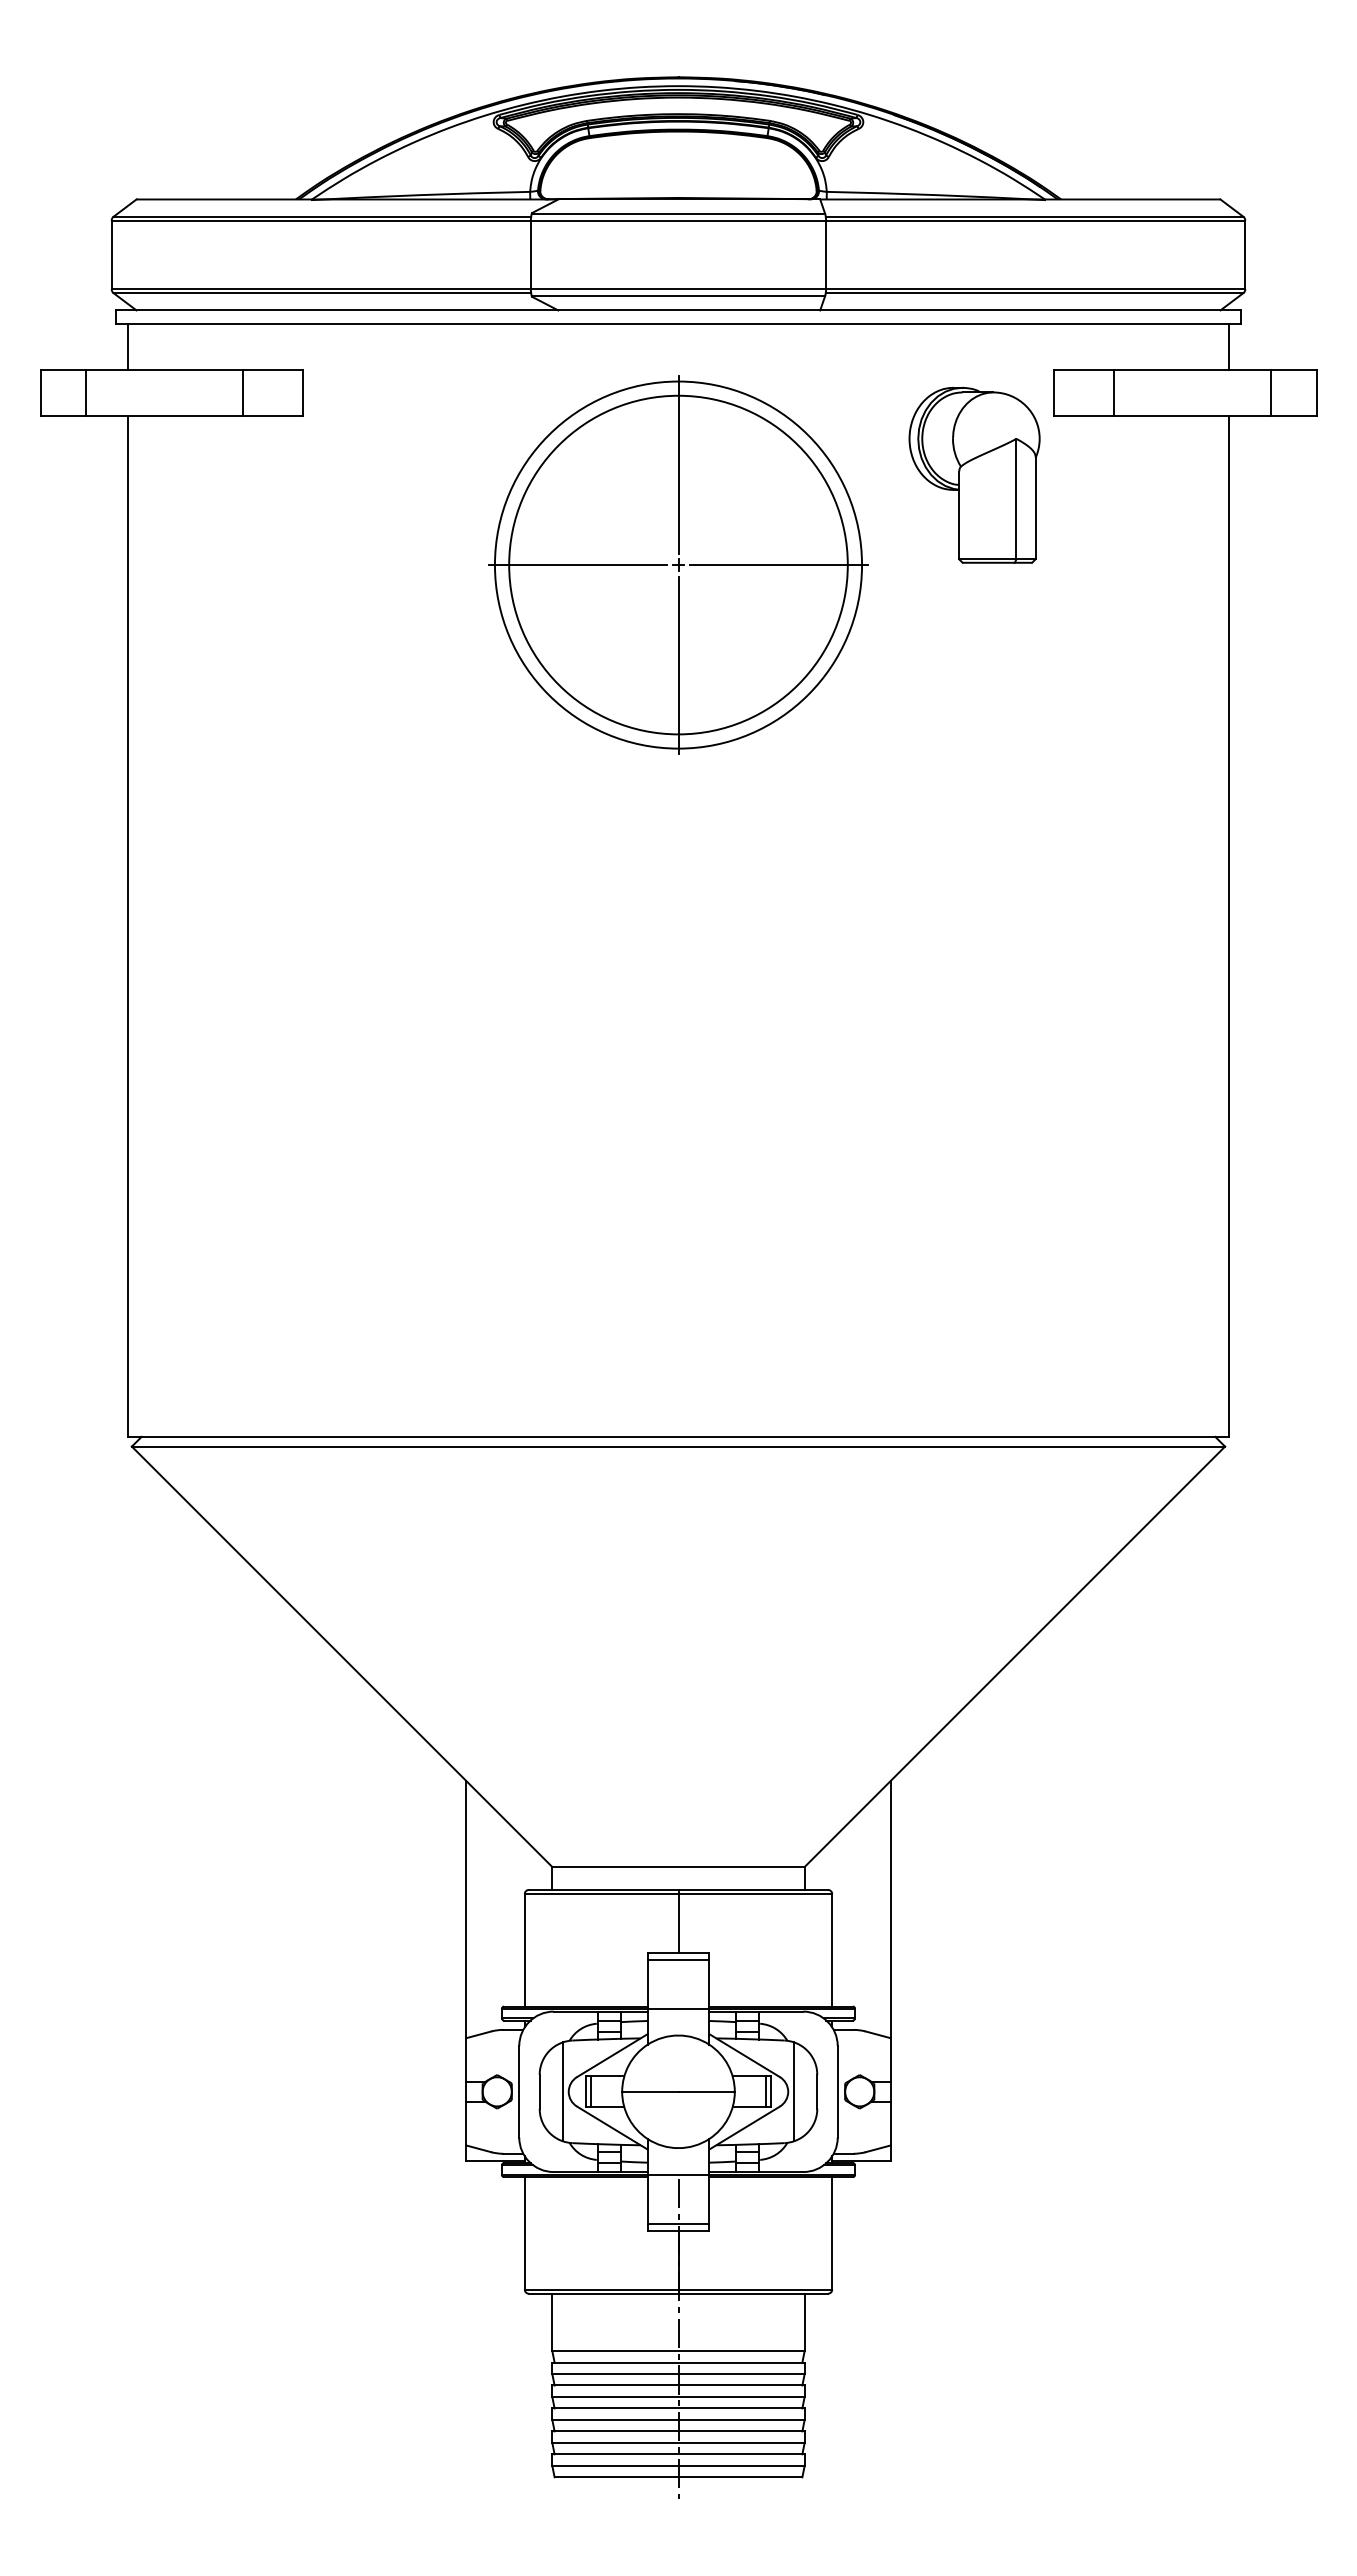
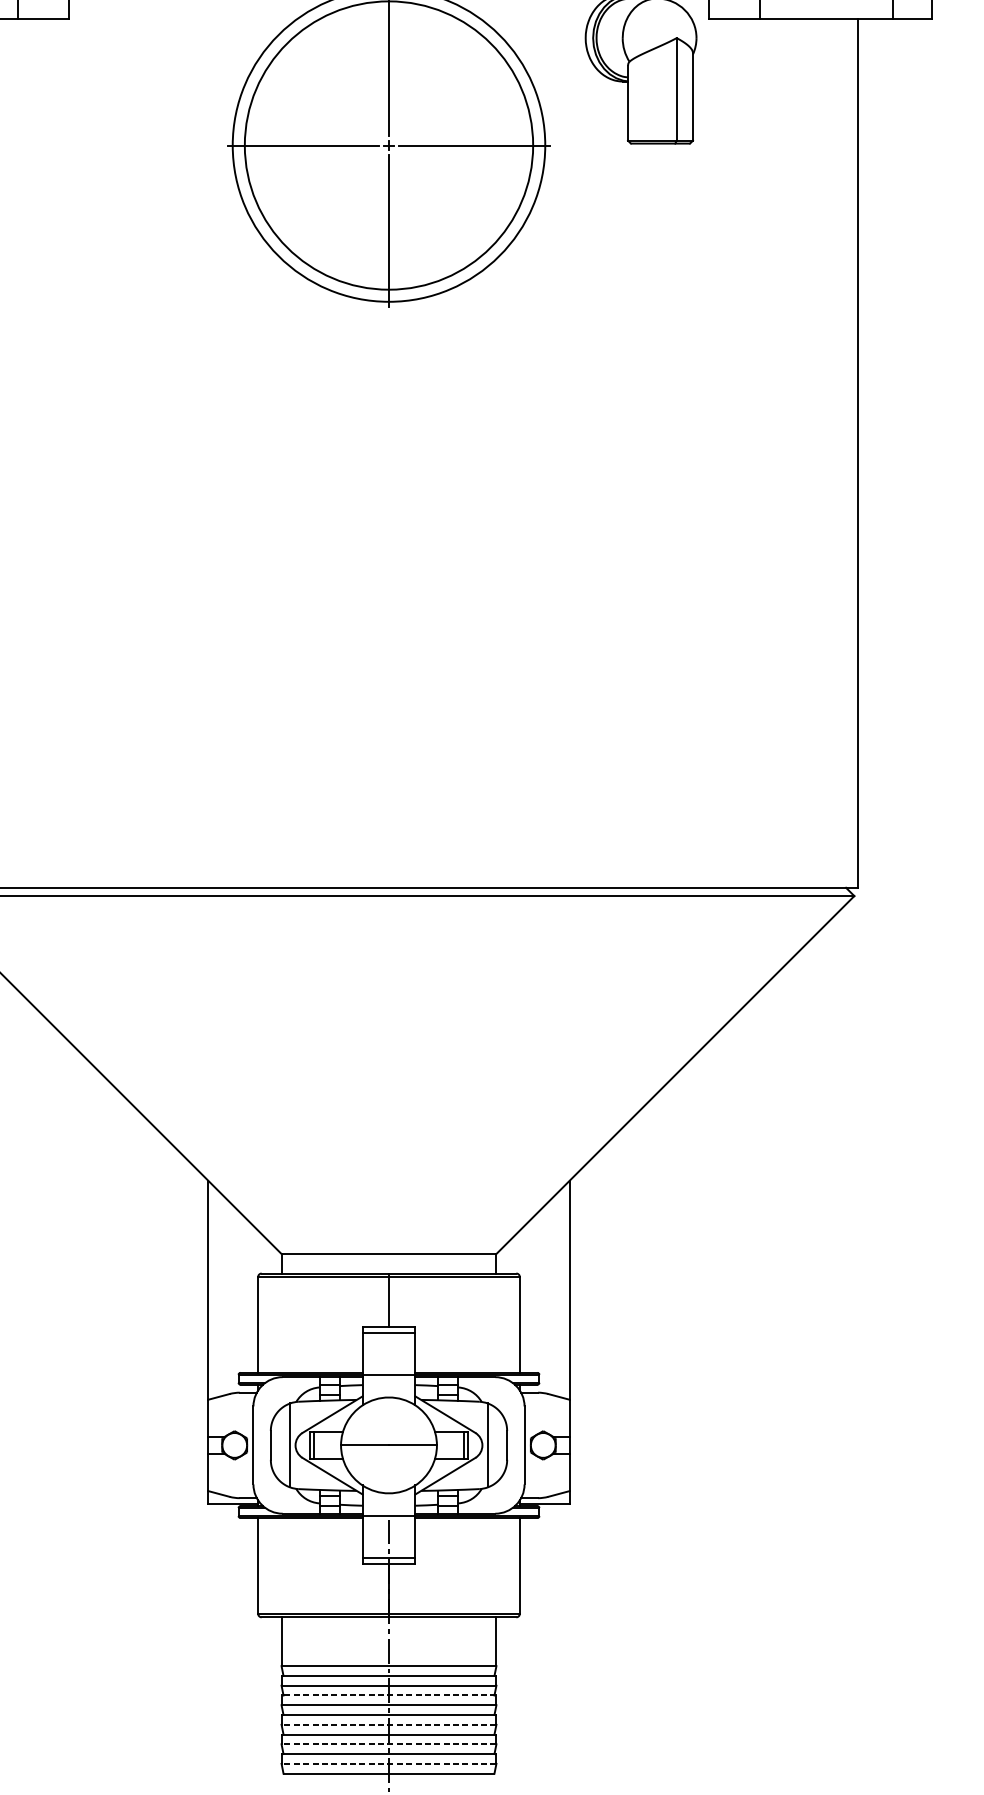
line: (678, 2385) -> (389, 1695), solid -> dashed
line: (678, 2419) -> (389, 1724), solid -> dashed
line: (678, 2442) -> (389, 1743), solid -> dashed
line: (678, 2465) -> (389, 1763), solid -> dashed

